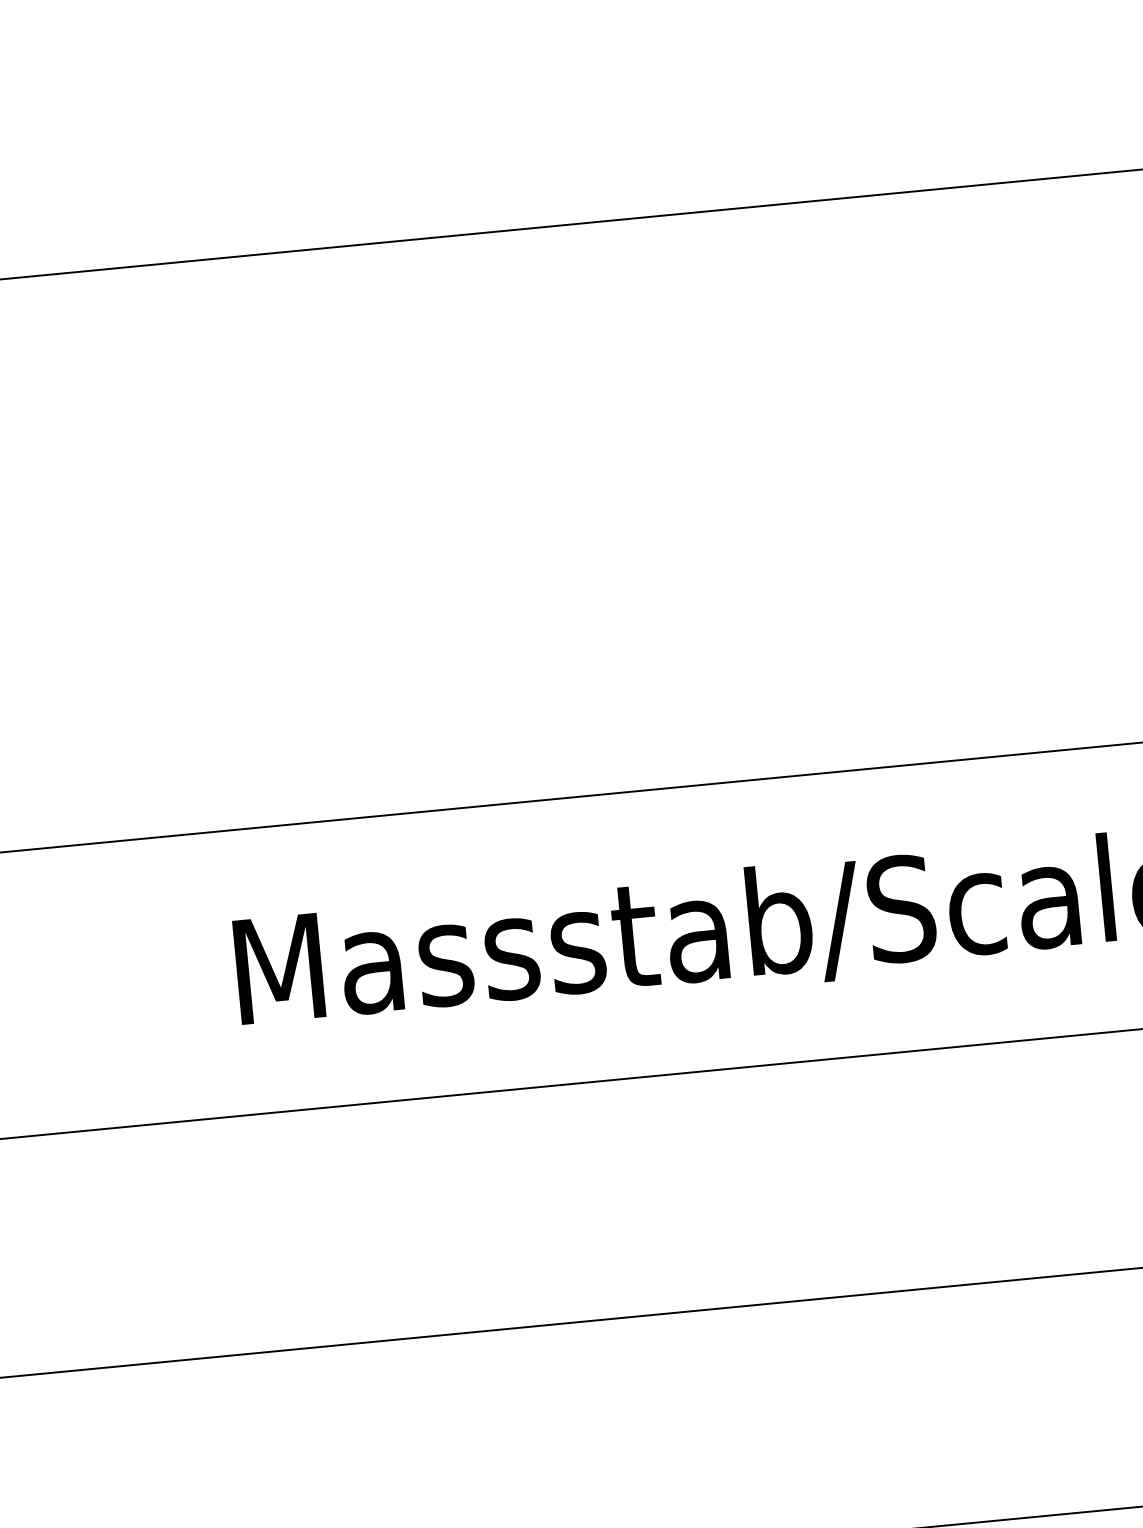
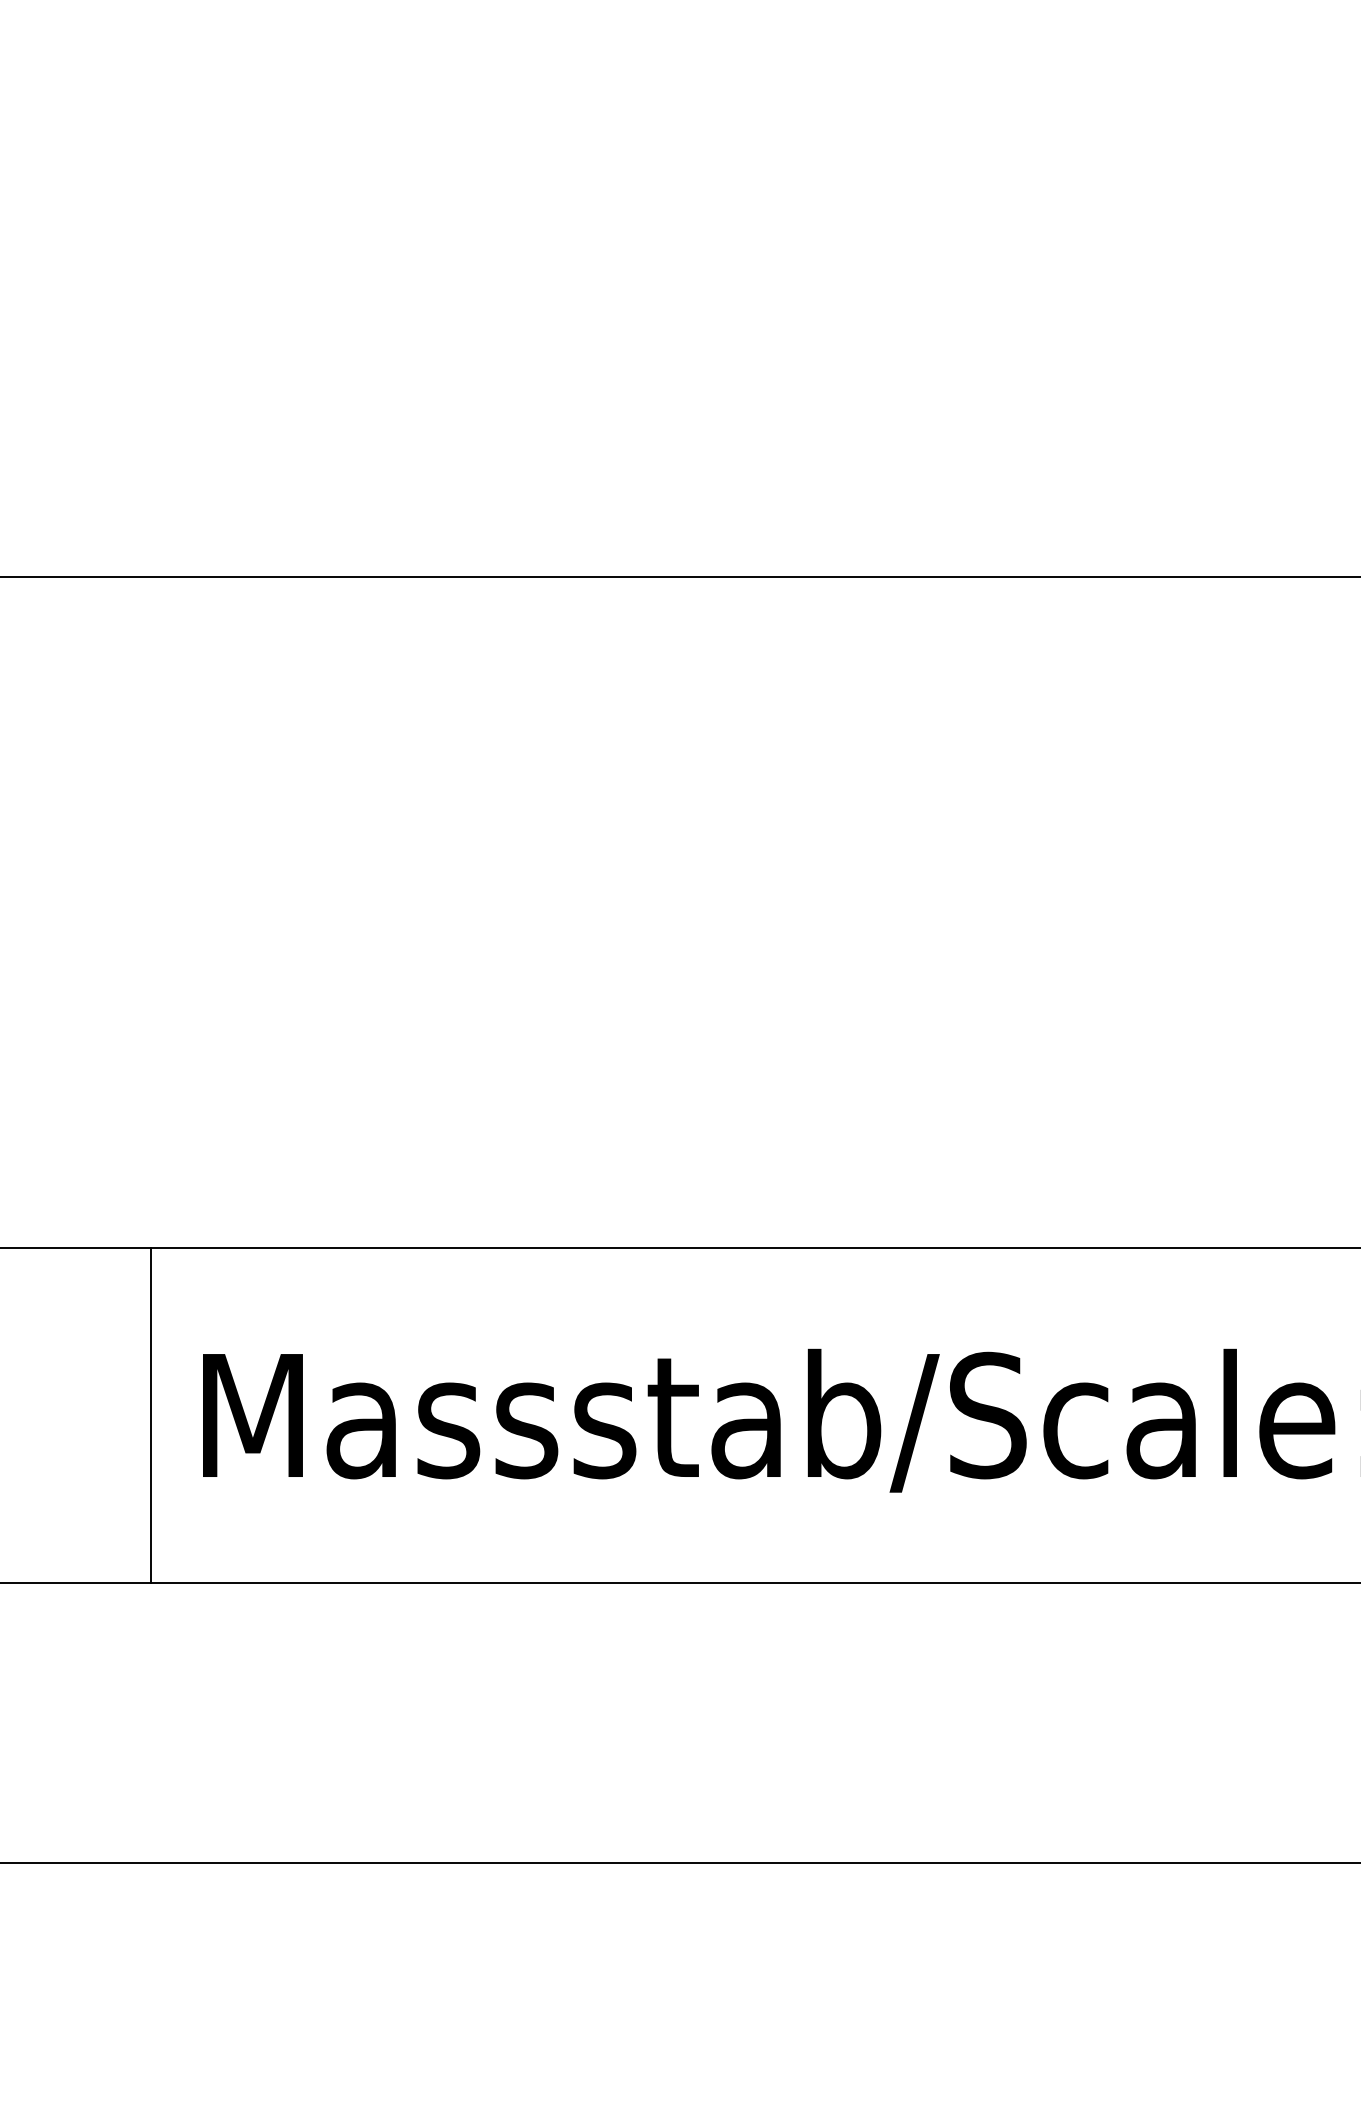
line: (193, 977) -> (151, 1415), added

